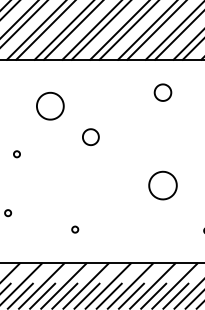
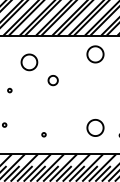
part: (163, 92) -> (95, 54), size x1.67
part: (163, 184) -> (95, 127), moved

